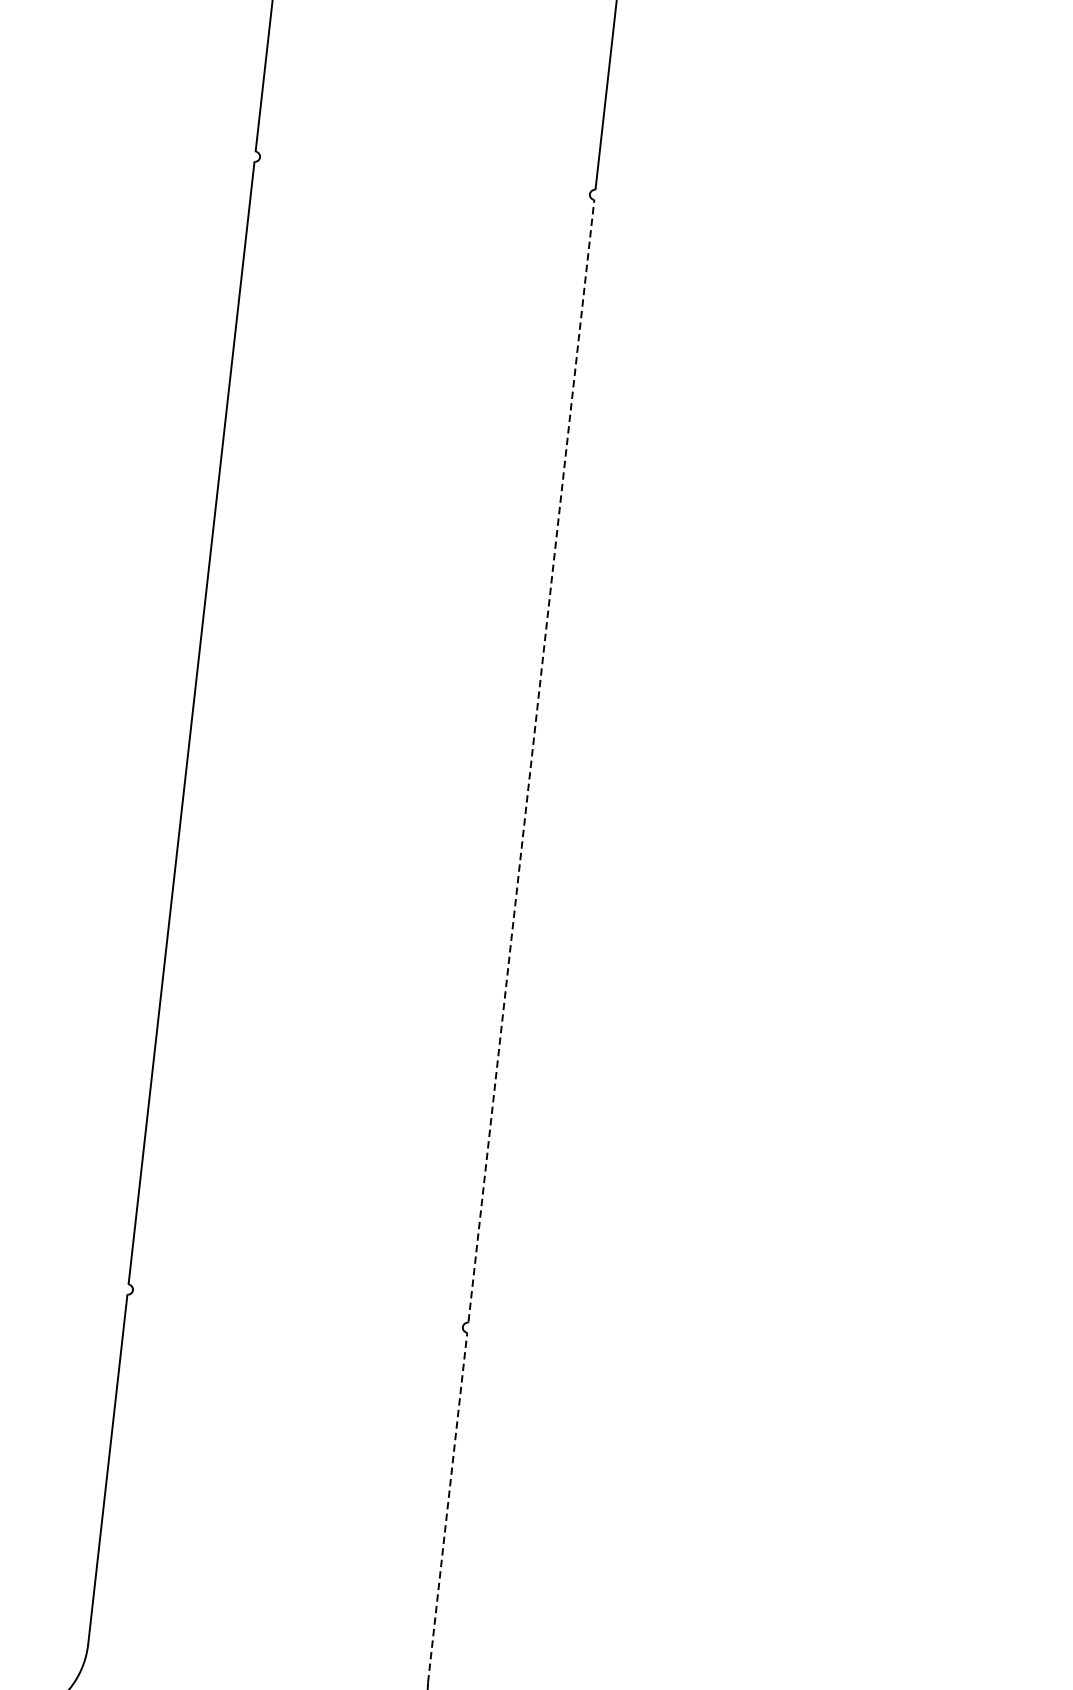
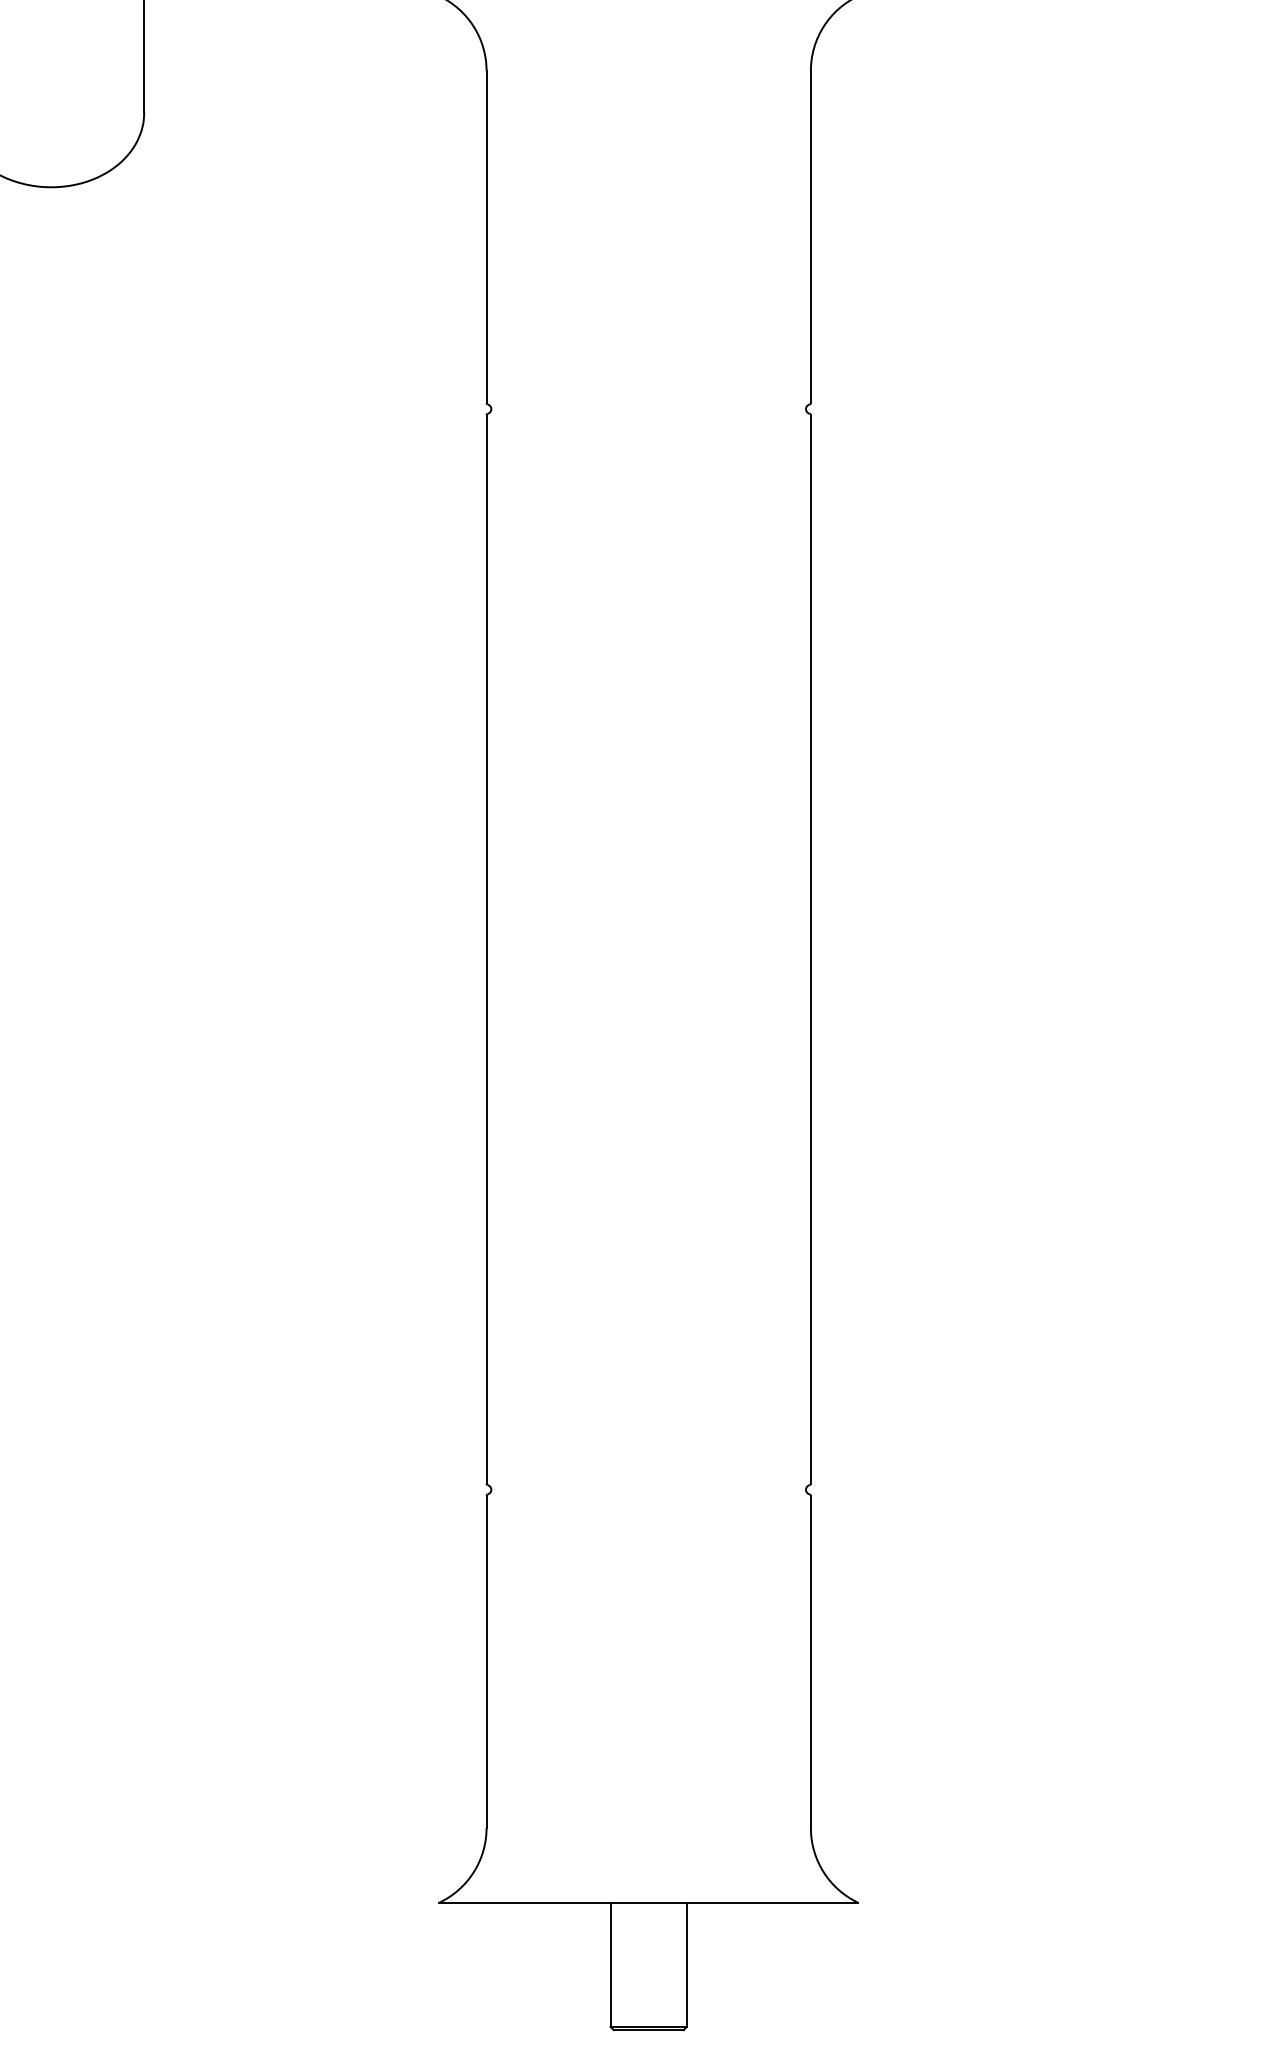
line: (531, 760) -> (810, 948), dashed -> solid
line: (447, 1507) -> (810, 1661), dashed -> solid

